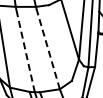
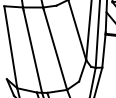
line: (48, 48) -> (55, 49), dashed -> solid
line: (25, 50) -> (32, 51), dashed -> solid

